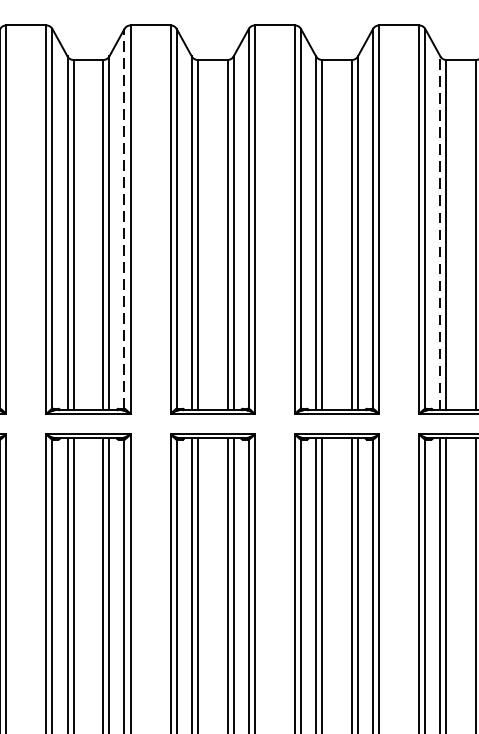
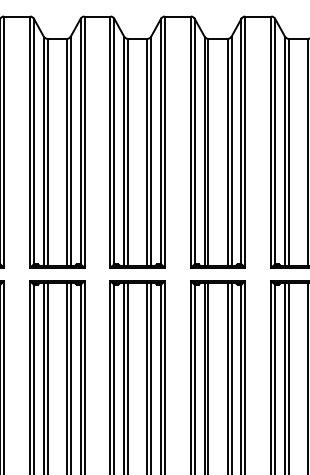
line: (124, 218) -> (80, 141), dashed -> solid
line: (439, 232) -> (284, 150), dashed -> solid

